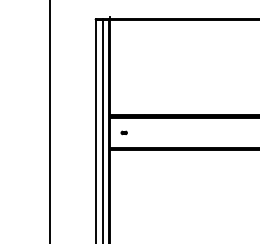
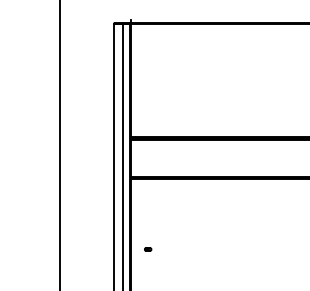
part: (124, 132) -> (148, 249), moved

